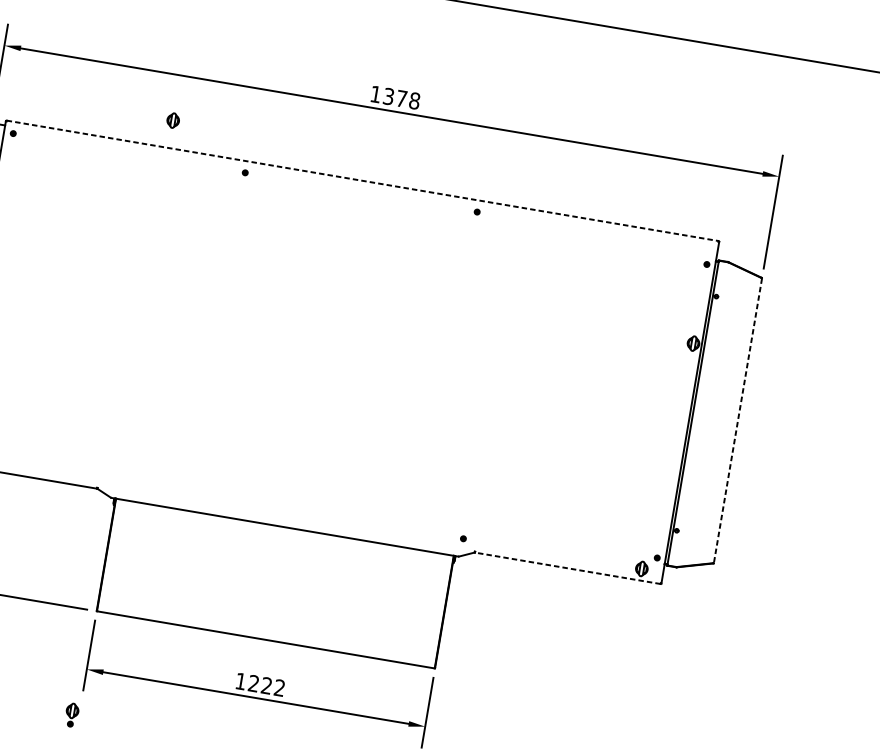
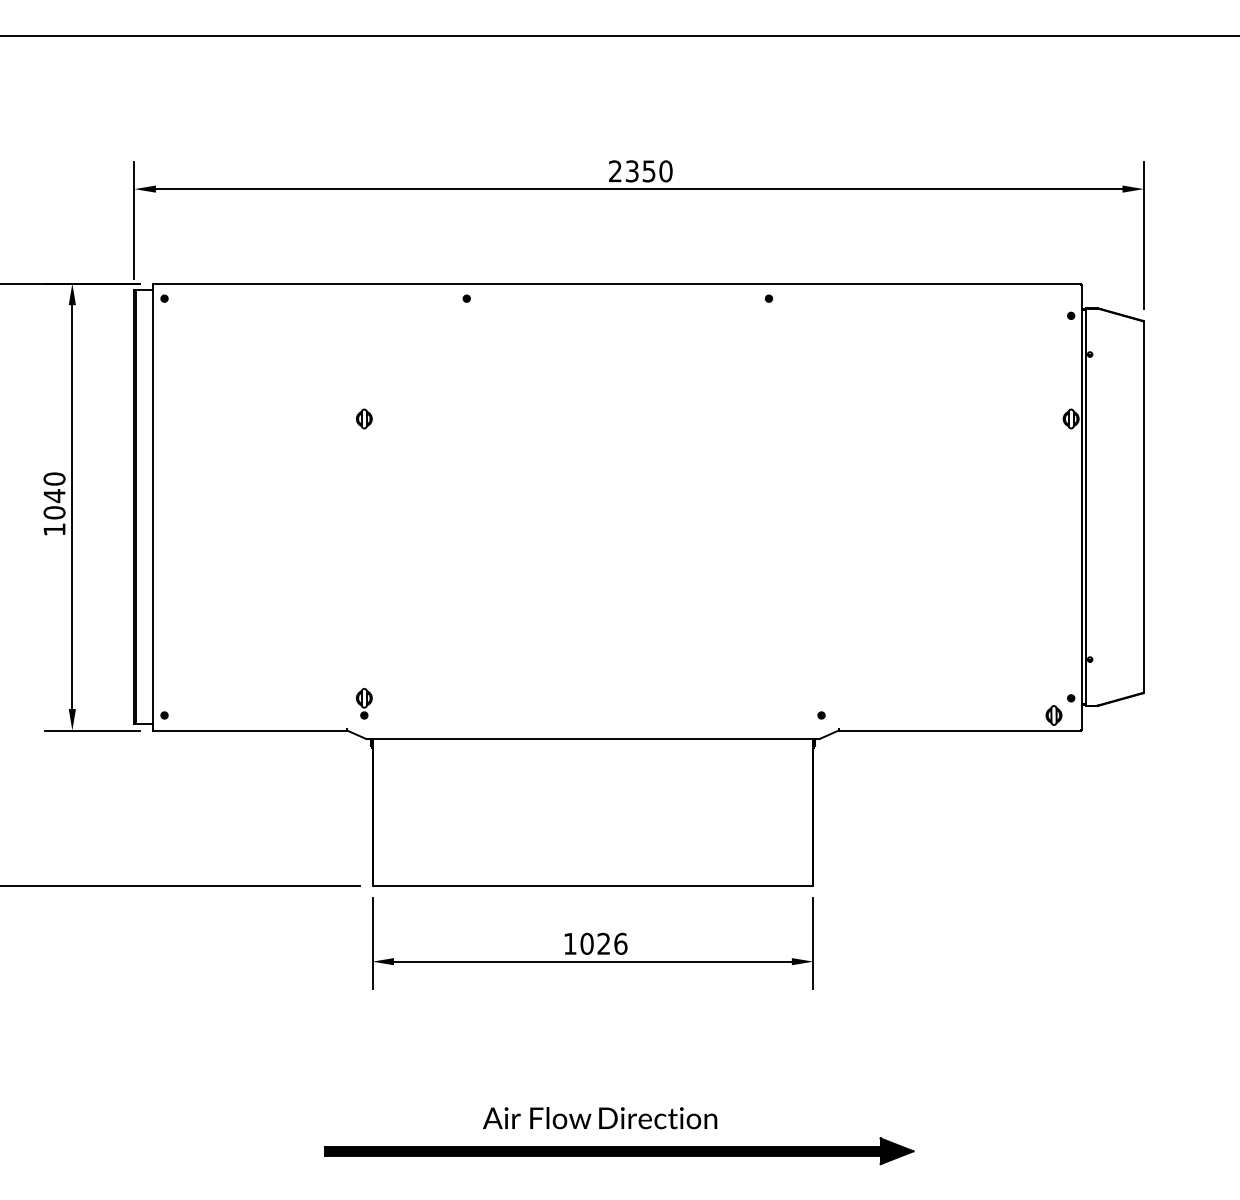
text: (395, 97) -> (640, 171), 1378 -> 2350
part: (173, 120) -> (364, 418), moved
line: (362, 180) -> (617, 283), dashed -> solid
line: (738, 421) -> (1144, 507), dashed -> solid
line: (568, 568) -> (960, 730), dashed -> solid
text: (266, 685) -> (603, 943), 1222 -> 1026
part: (72, 714) -> (364, 703), moved

